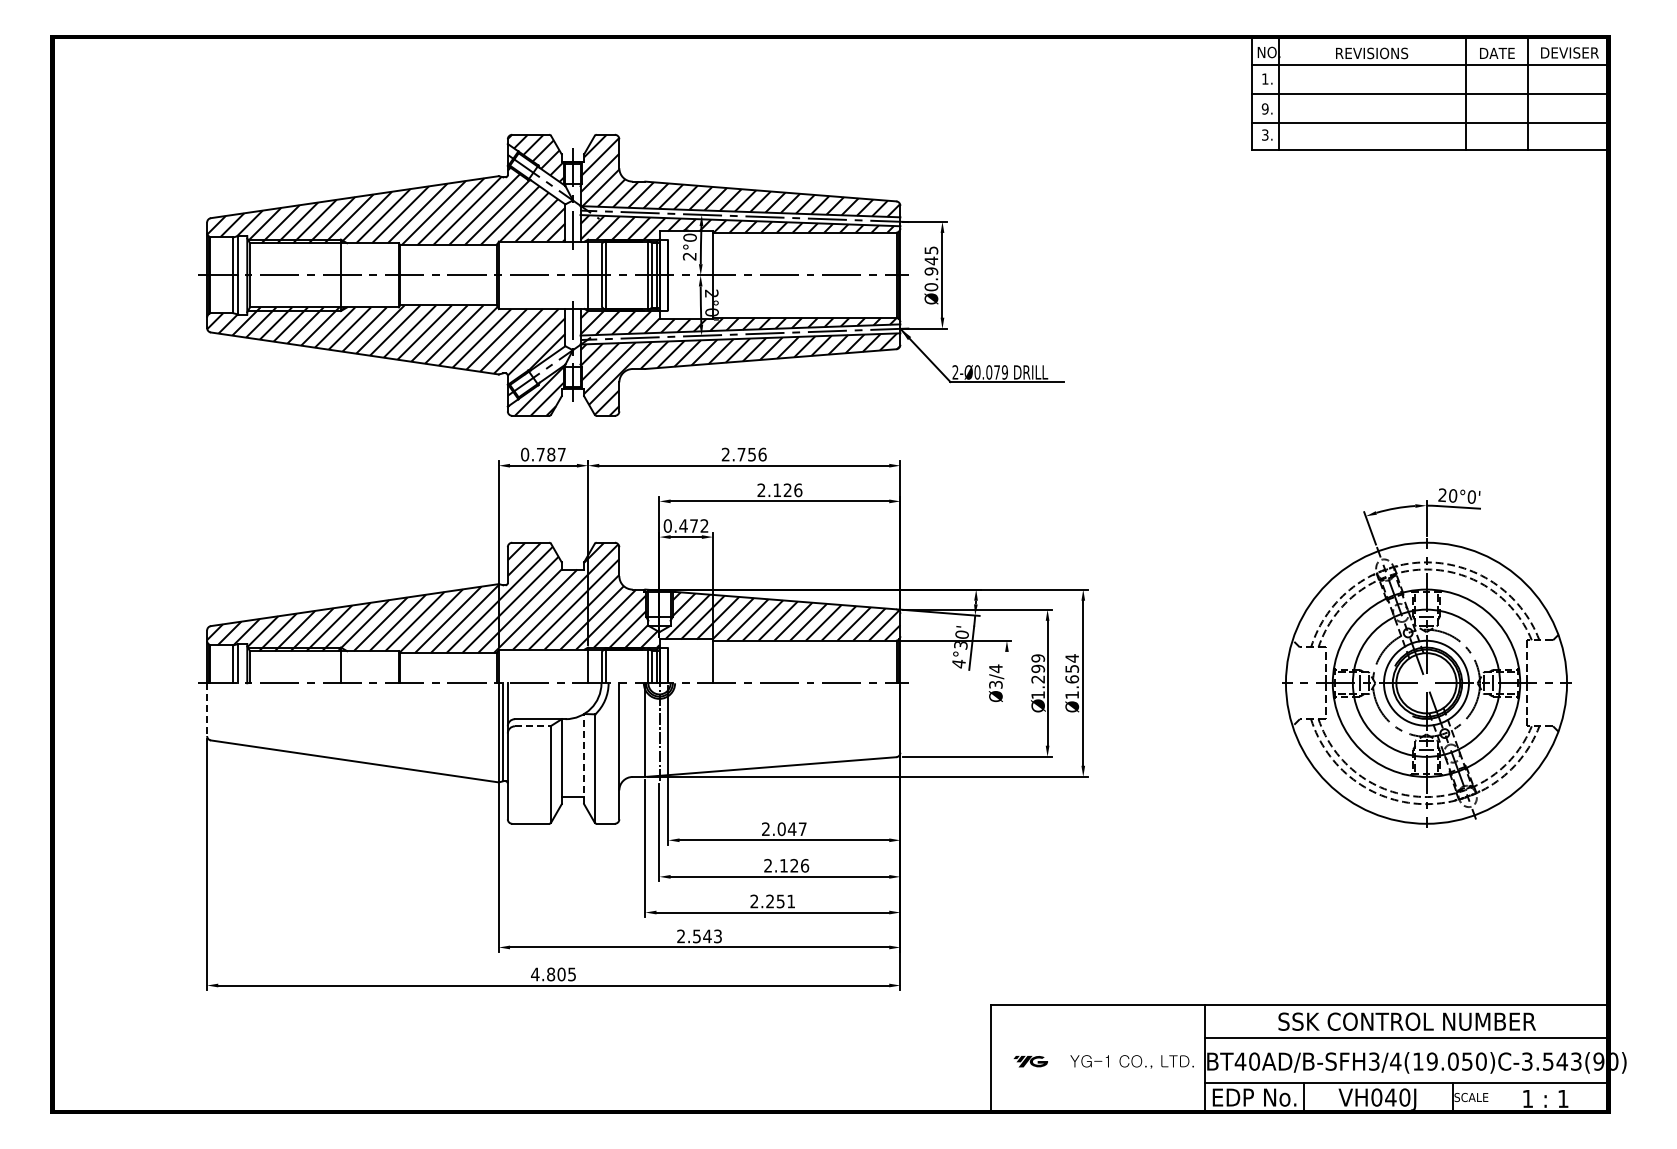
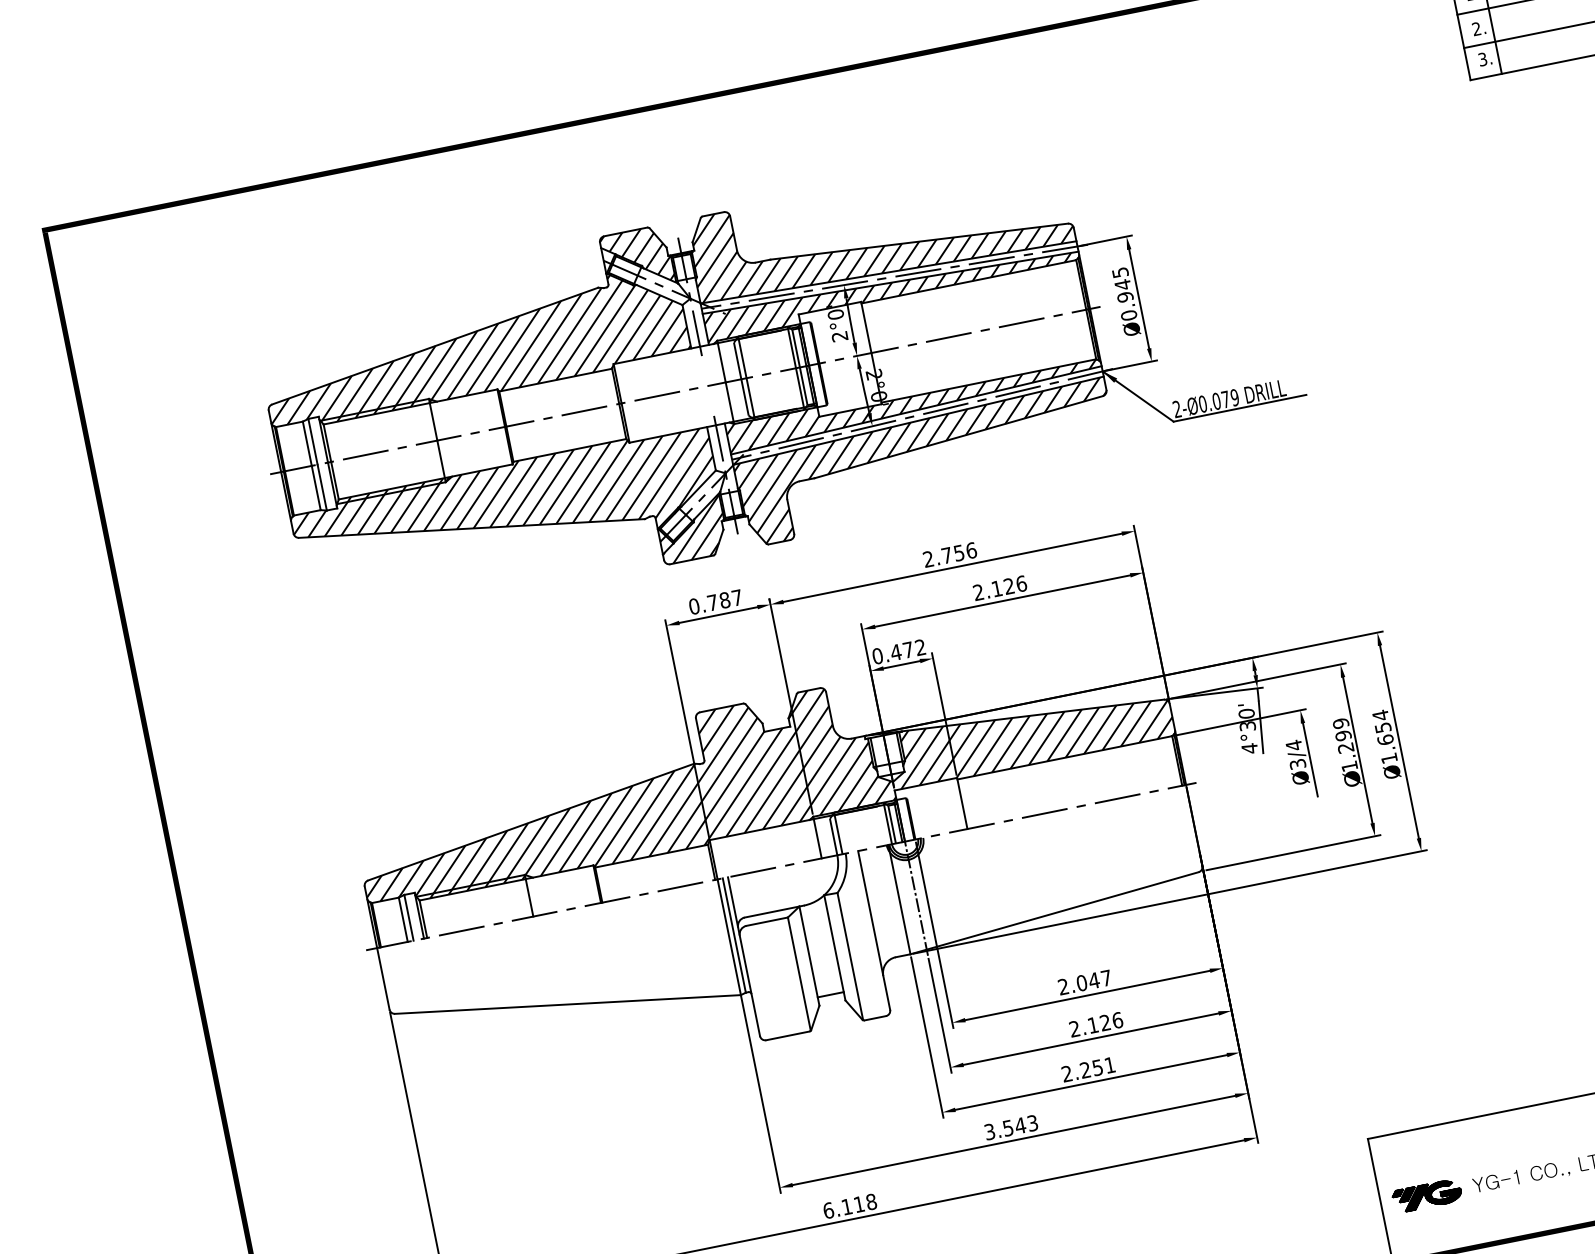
text: (1264, 108) -> (1475, 28), 9. -> 2.
line: (1006, 682) -> (1309, 759), added
line: (207, 710) -> (384, 979), dashed -> solid
line: (532, 726) -> (766, 921), dashed -> solid
line: (584, 758) -> (835, 947), dashed -> solid
text: (681, 936) -> (990, 1131), 2.543 -> 3.543
text: (553, 974) -> (849, 1206), 4.805 -> 6.118
part: (1030, 1061) -> (1426, 1195), size x1.67

